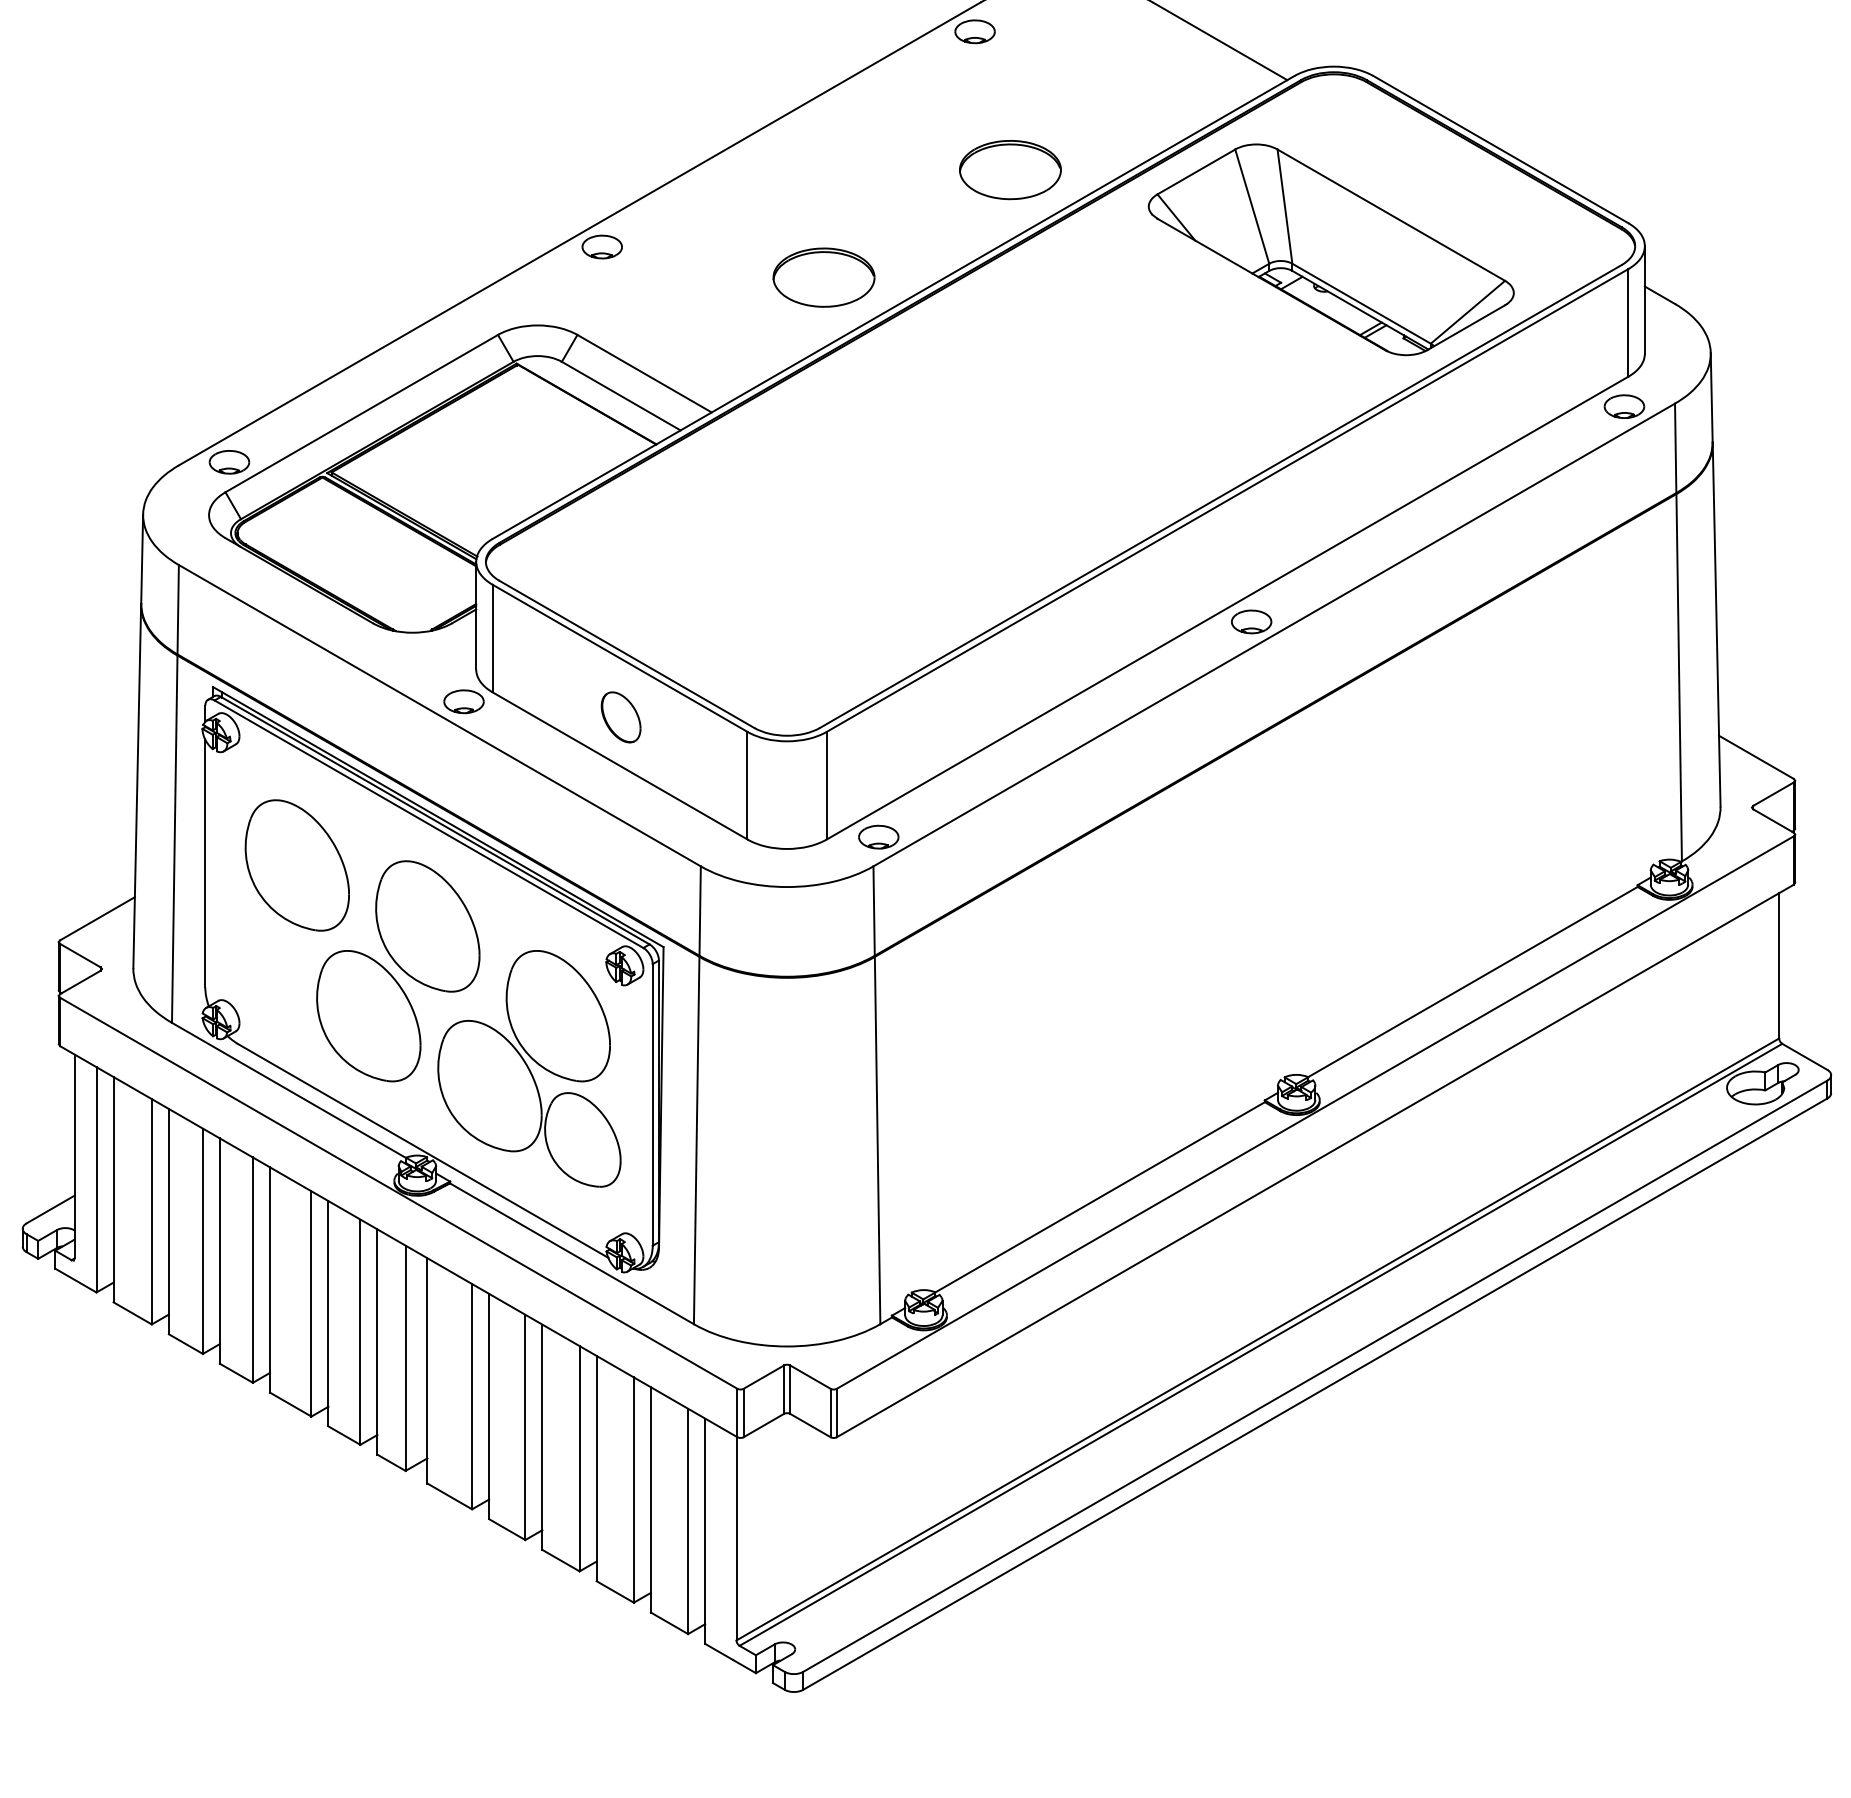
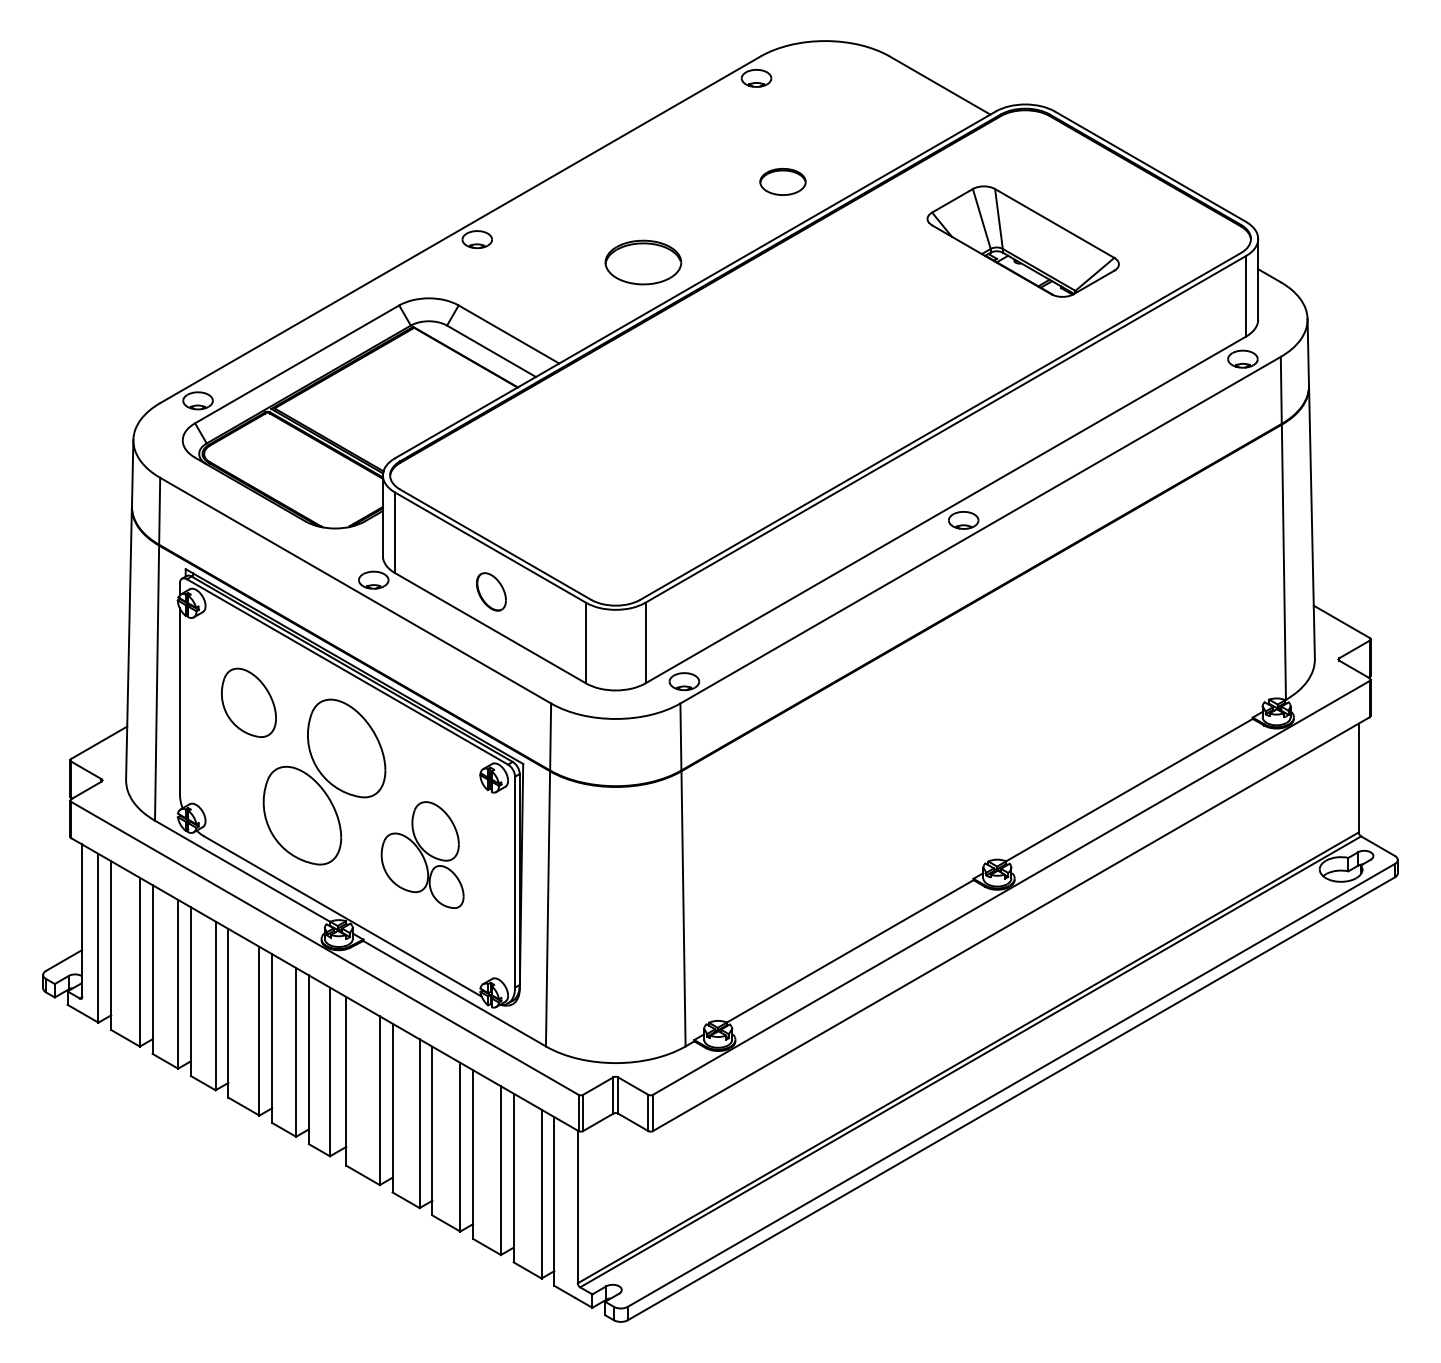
part: (1009, 169) -> (782, 181), size x0.6
part: (1330, 249) -> (1022, 241), size x0.7
part: (296, 865) -> (248, 702), size x0.7
part: (529, 1067) -> (422, 854), size x0.6

